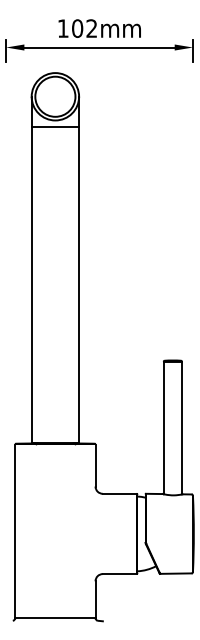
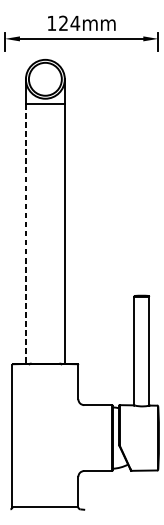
text: (84, 28) -> (69, 23), 102mm -> 124mm
line: (31, 284) -> (25, 233), solid -> dashed

